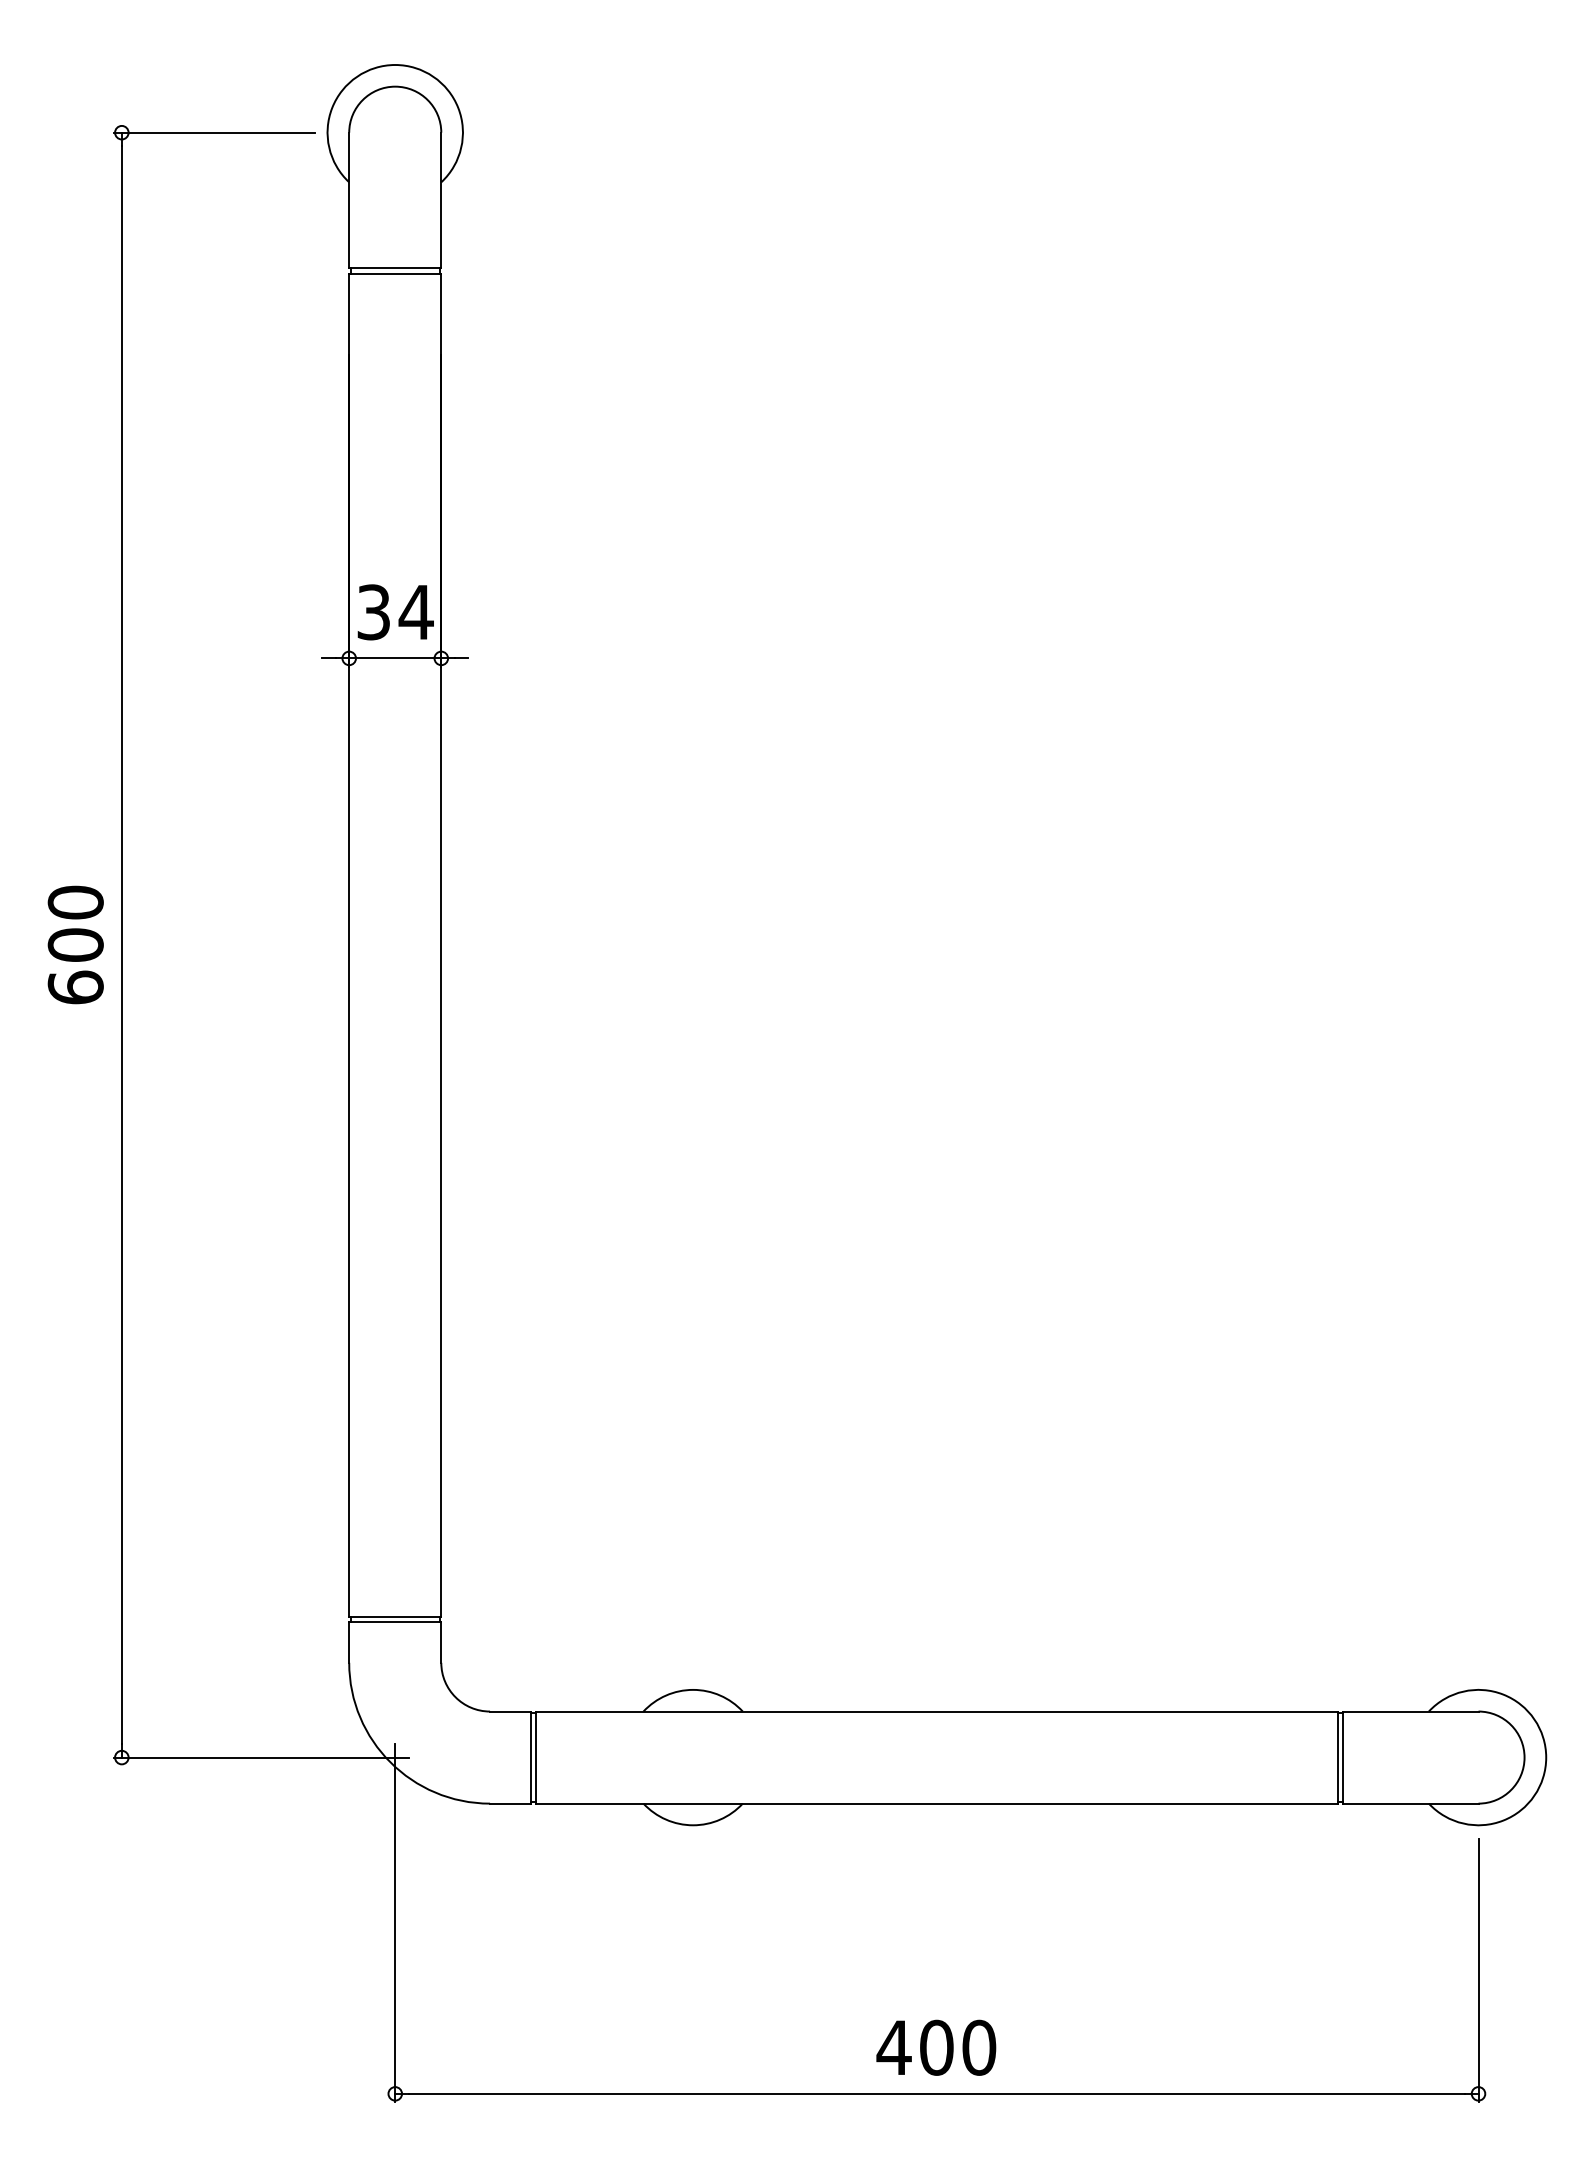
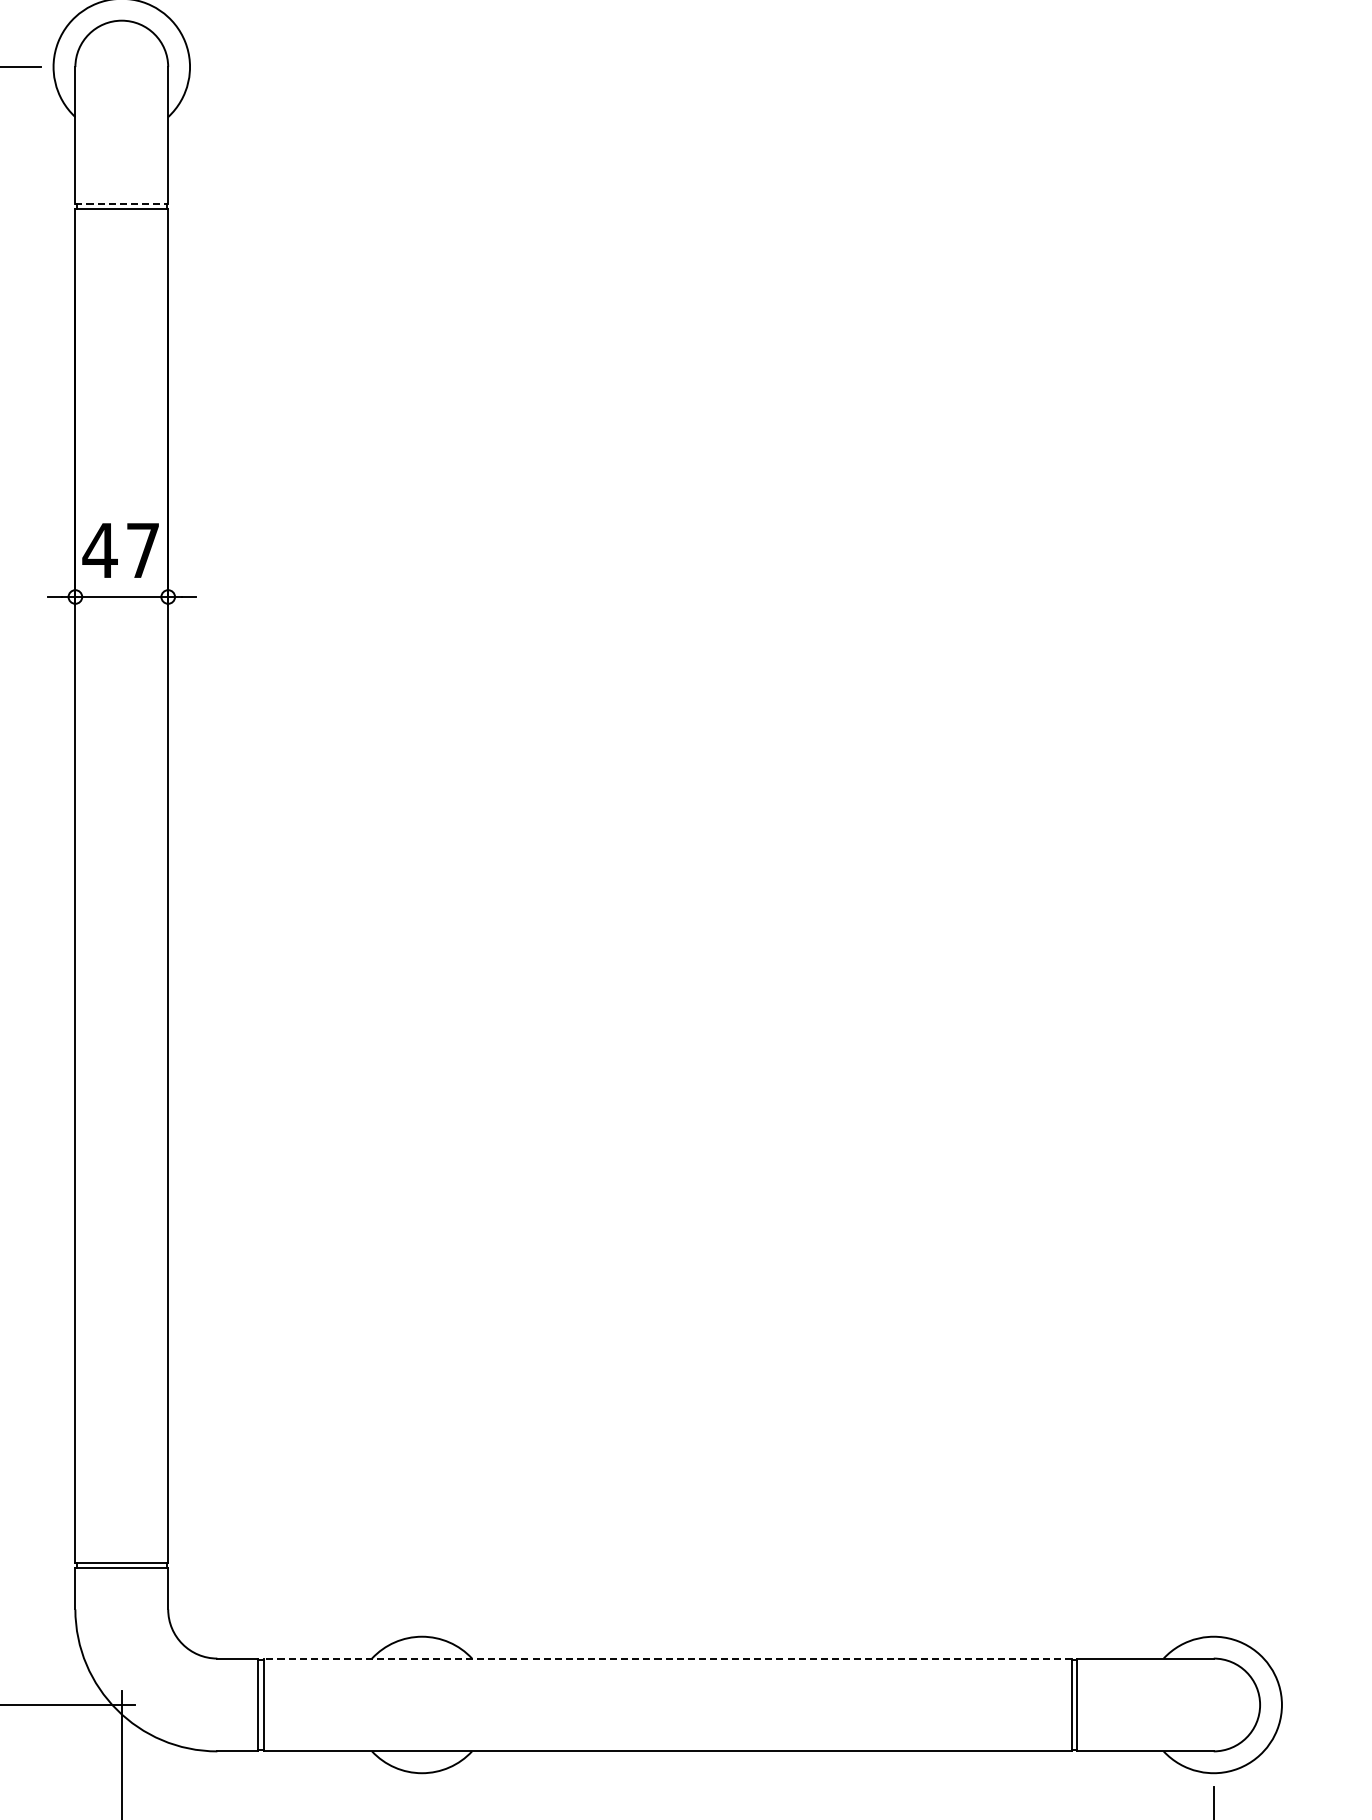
line: (395, 268) -> (122, 203), solid -> dashed
text: (394, 612) -> (121, 550), 34 -> 47
line: (936, 1711) -> (667, 1658), solid -> dashed

